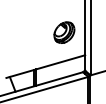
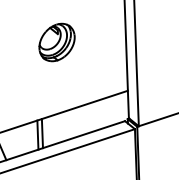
part: (64, 32) -> (57, 42), moved

